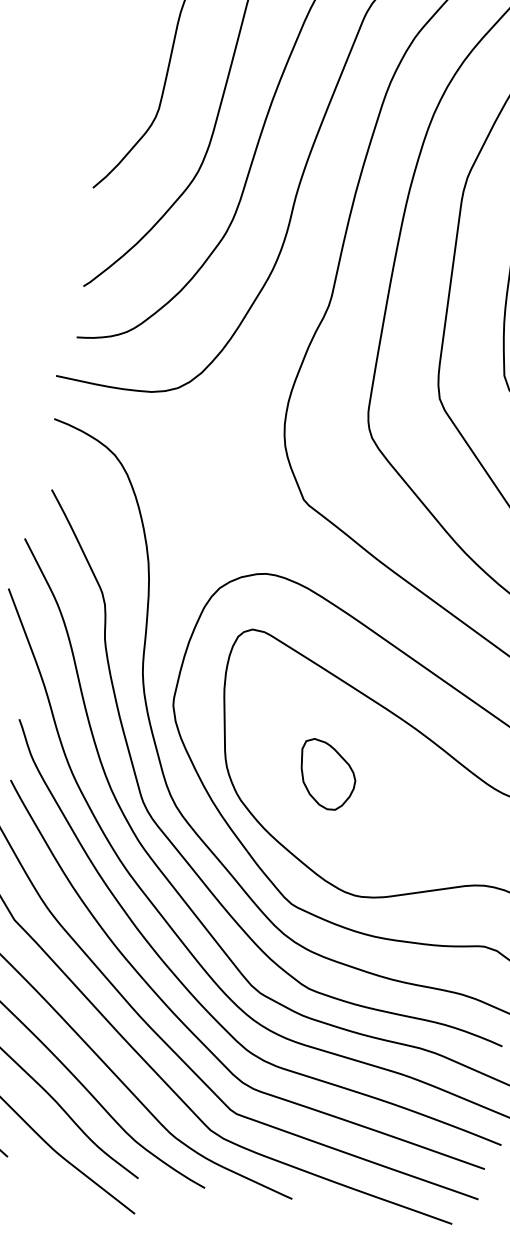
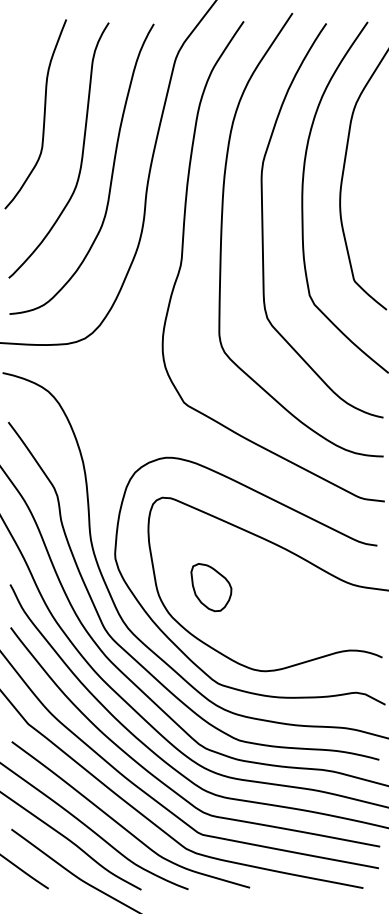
part: (327, 774) -> (211, 587), moved

